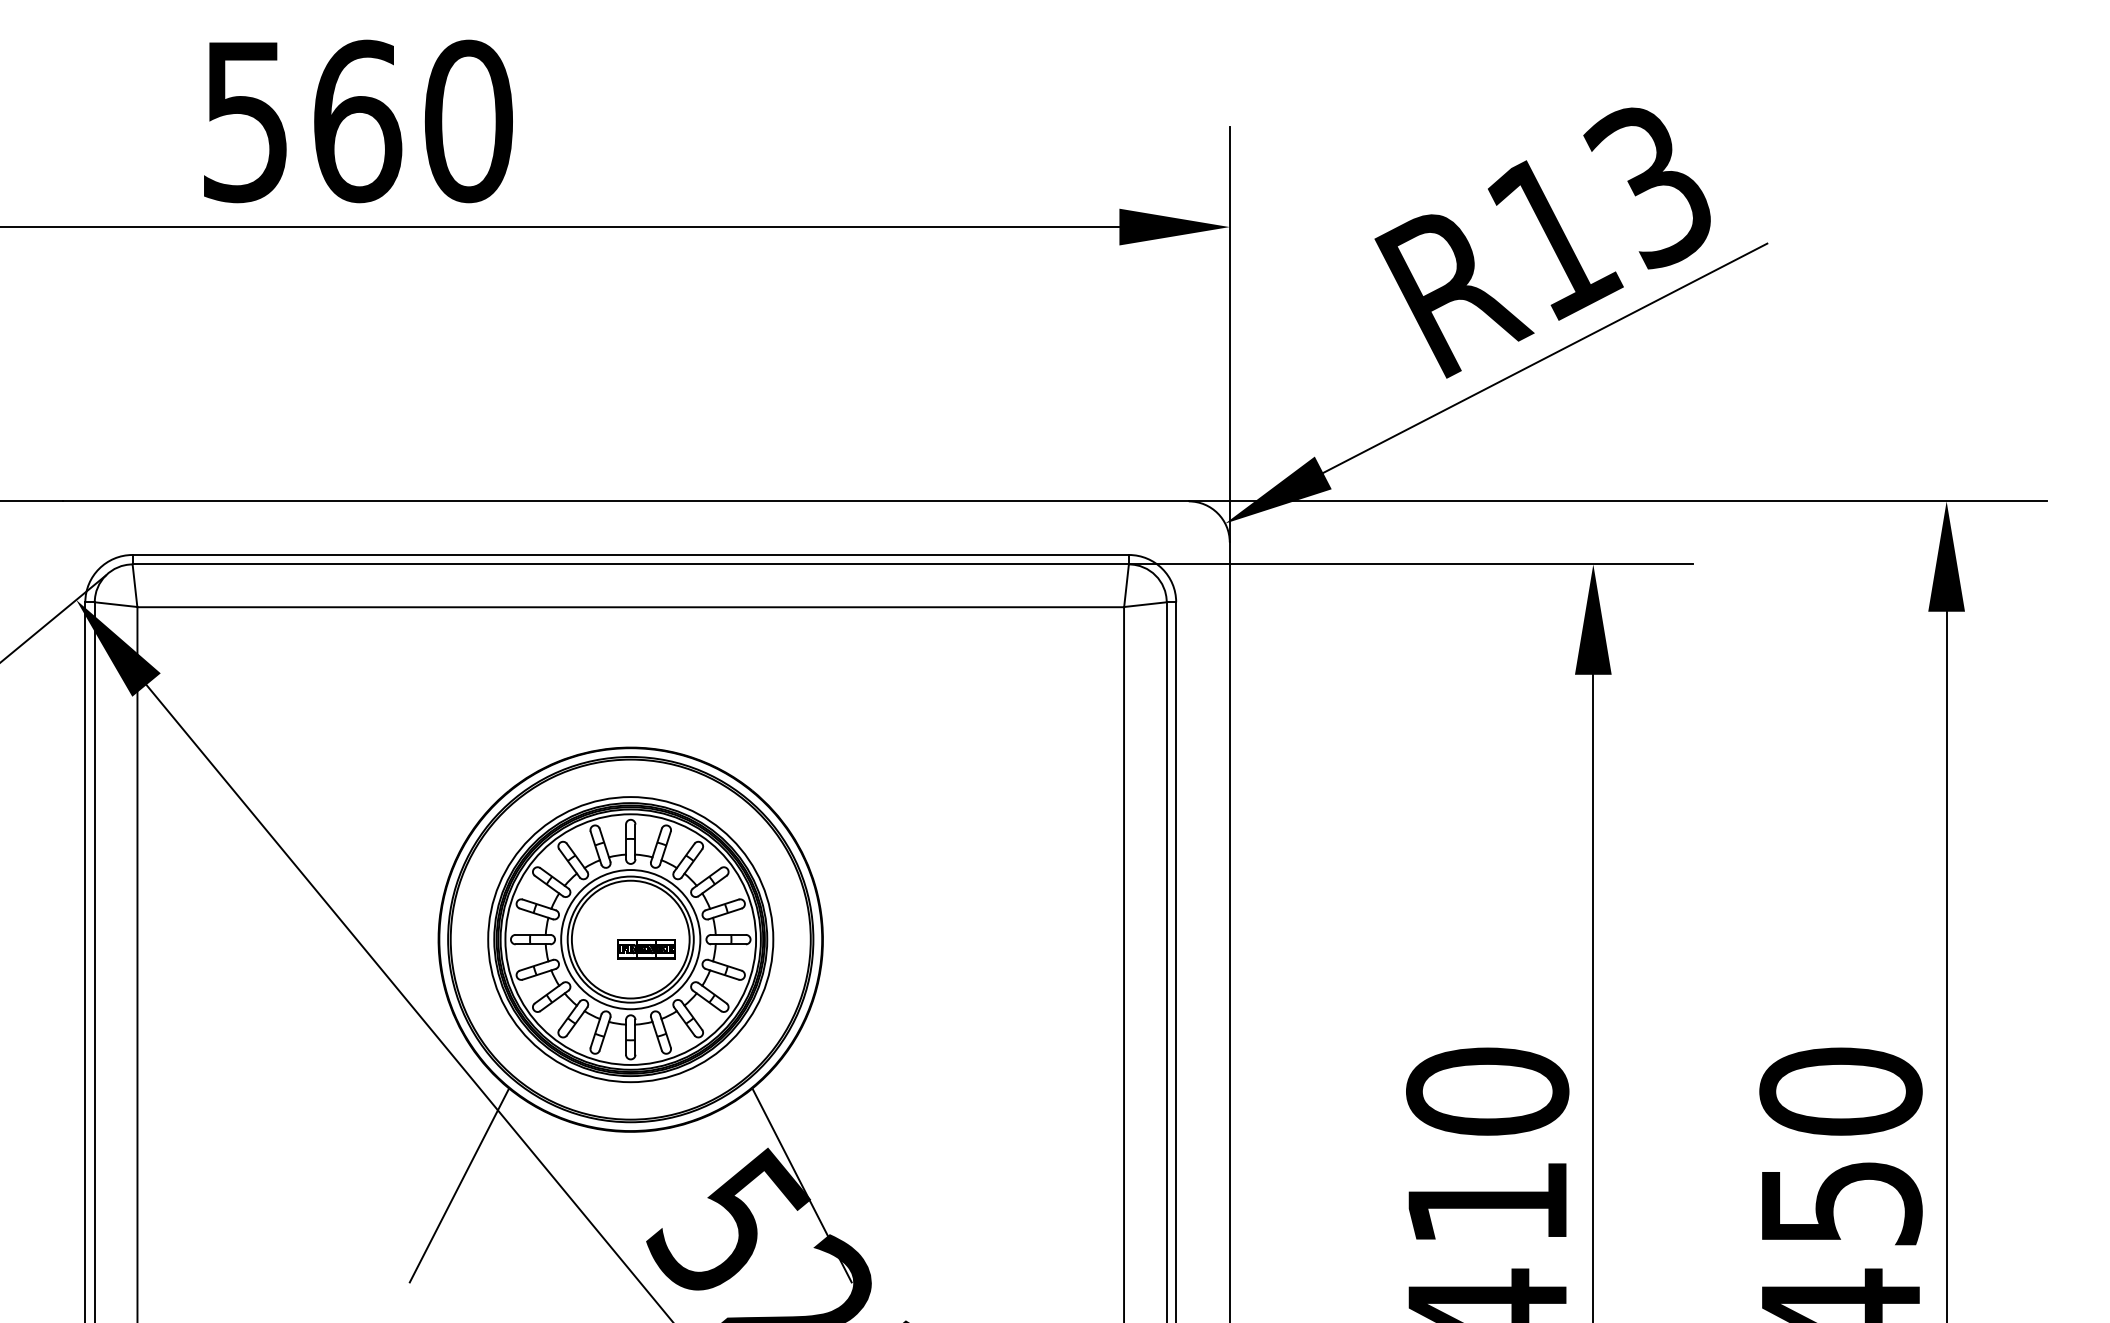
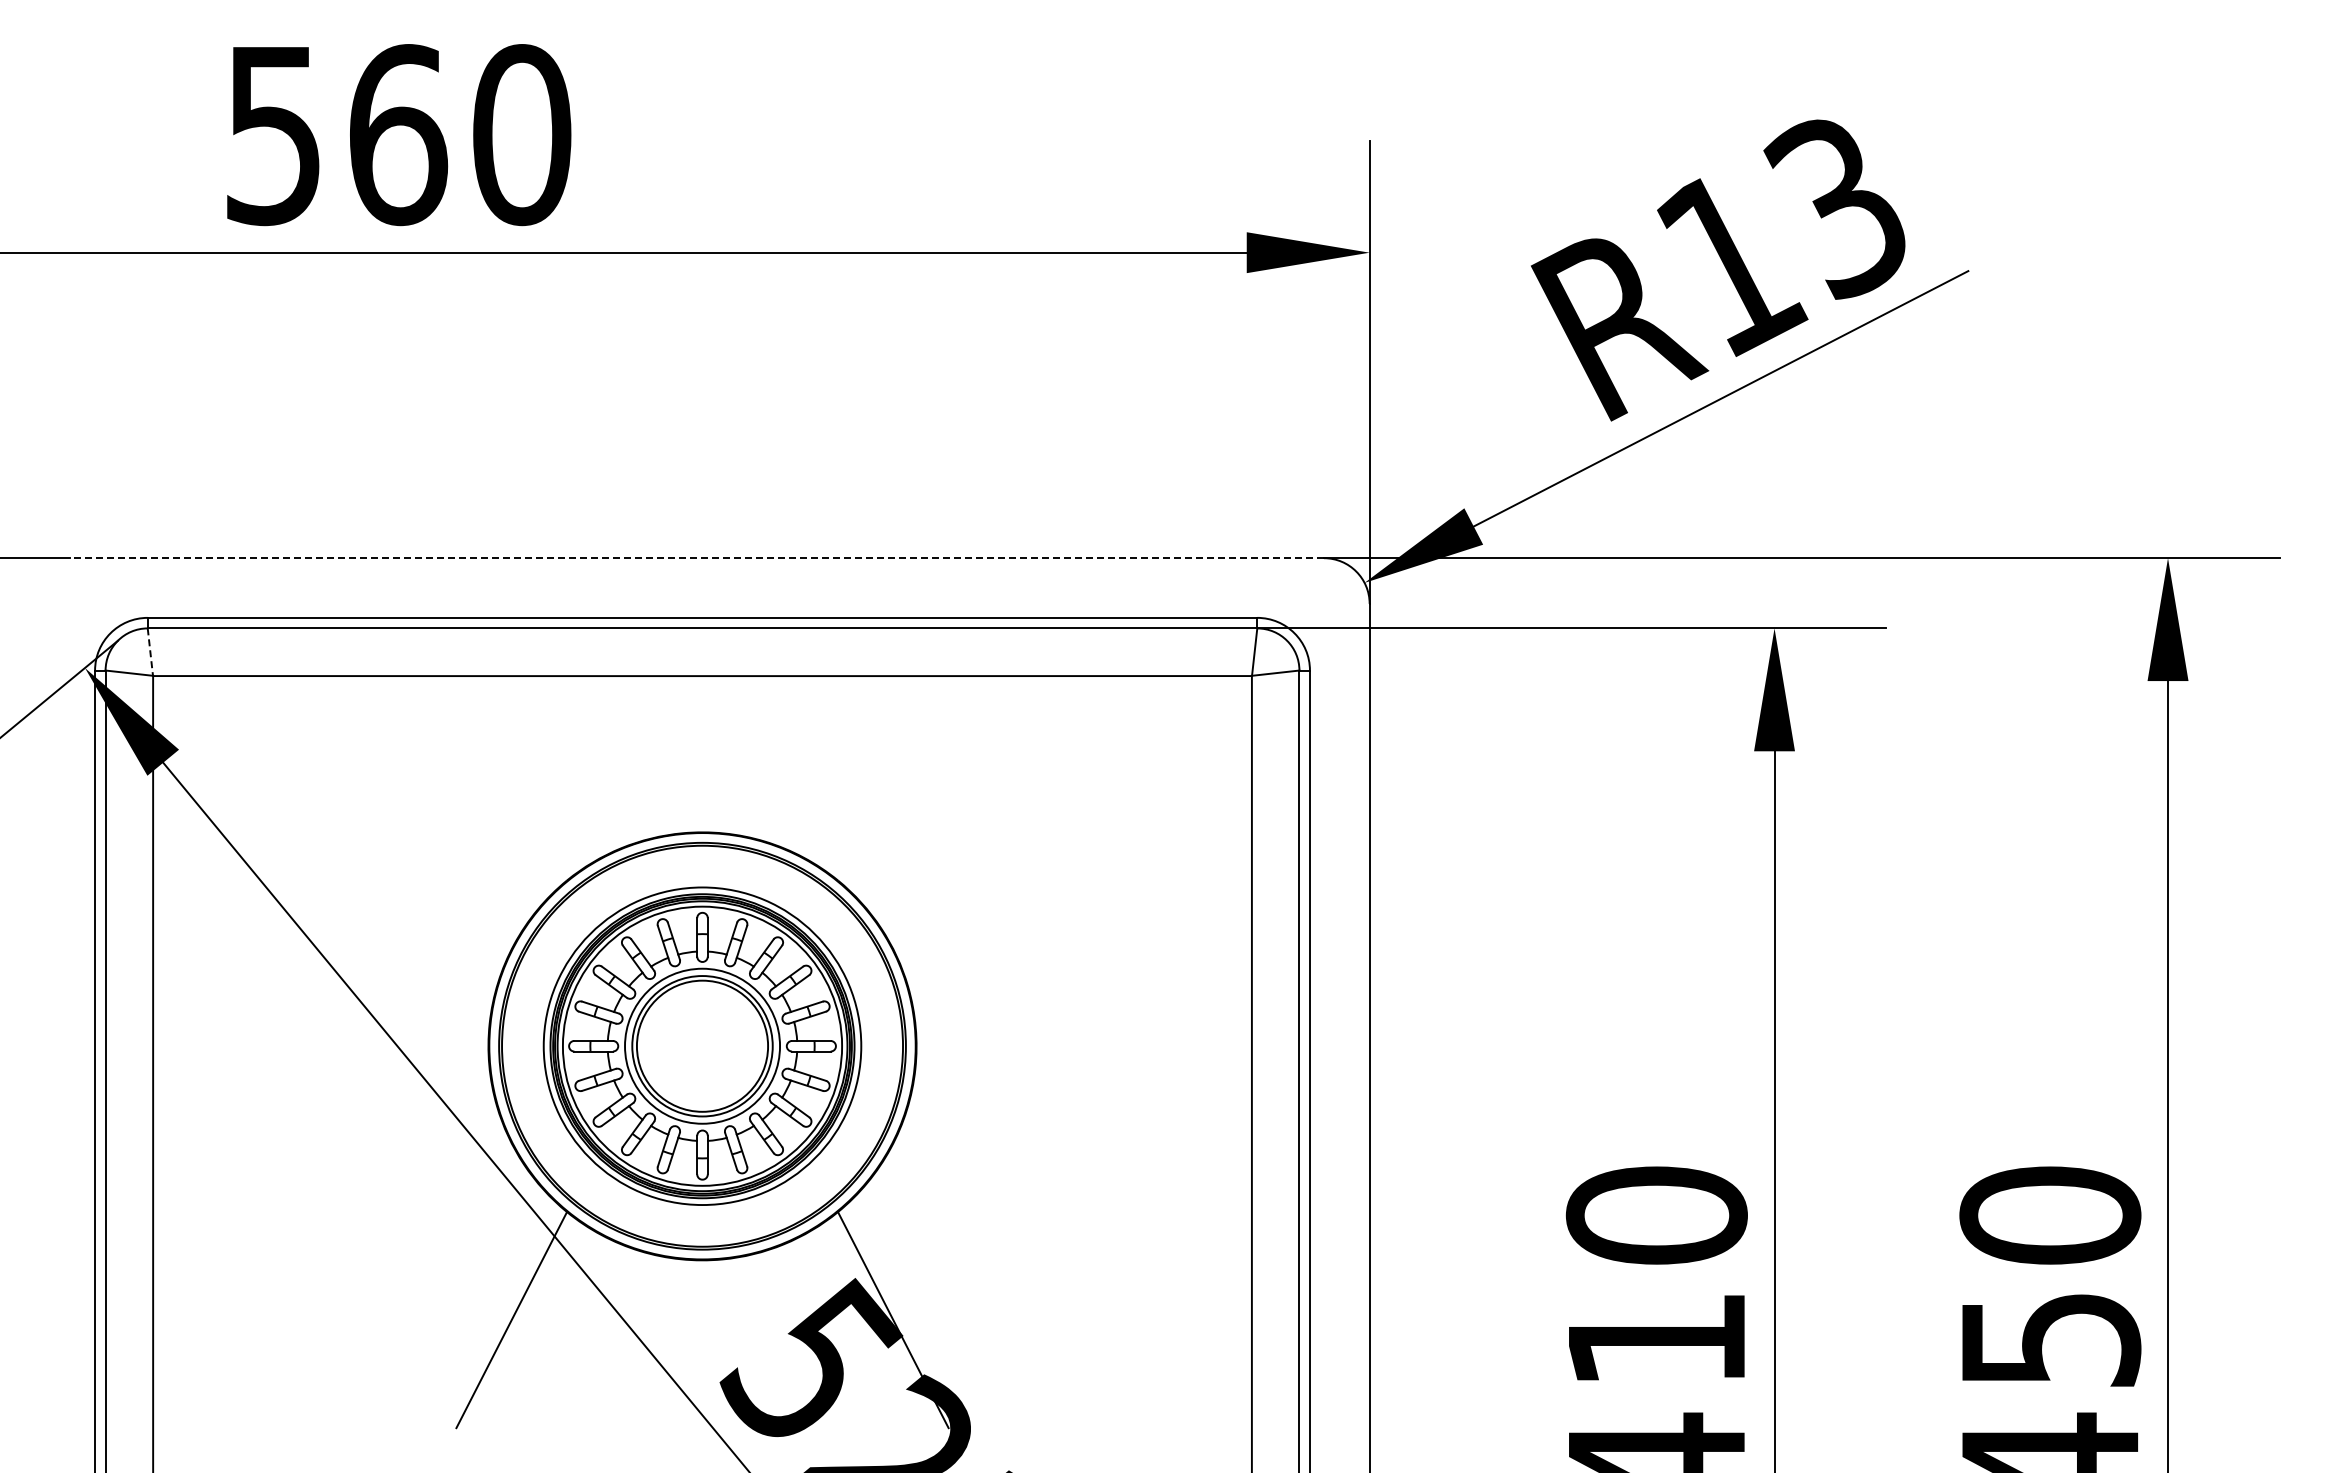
line: (626, 501) -> (697, 558), solid -> dashed
line: (135, 586) -> (150, 652), solid -> dashed
part: (646, 948) -> (719, 1056), removed

